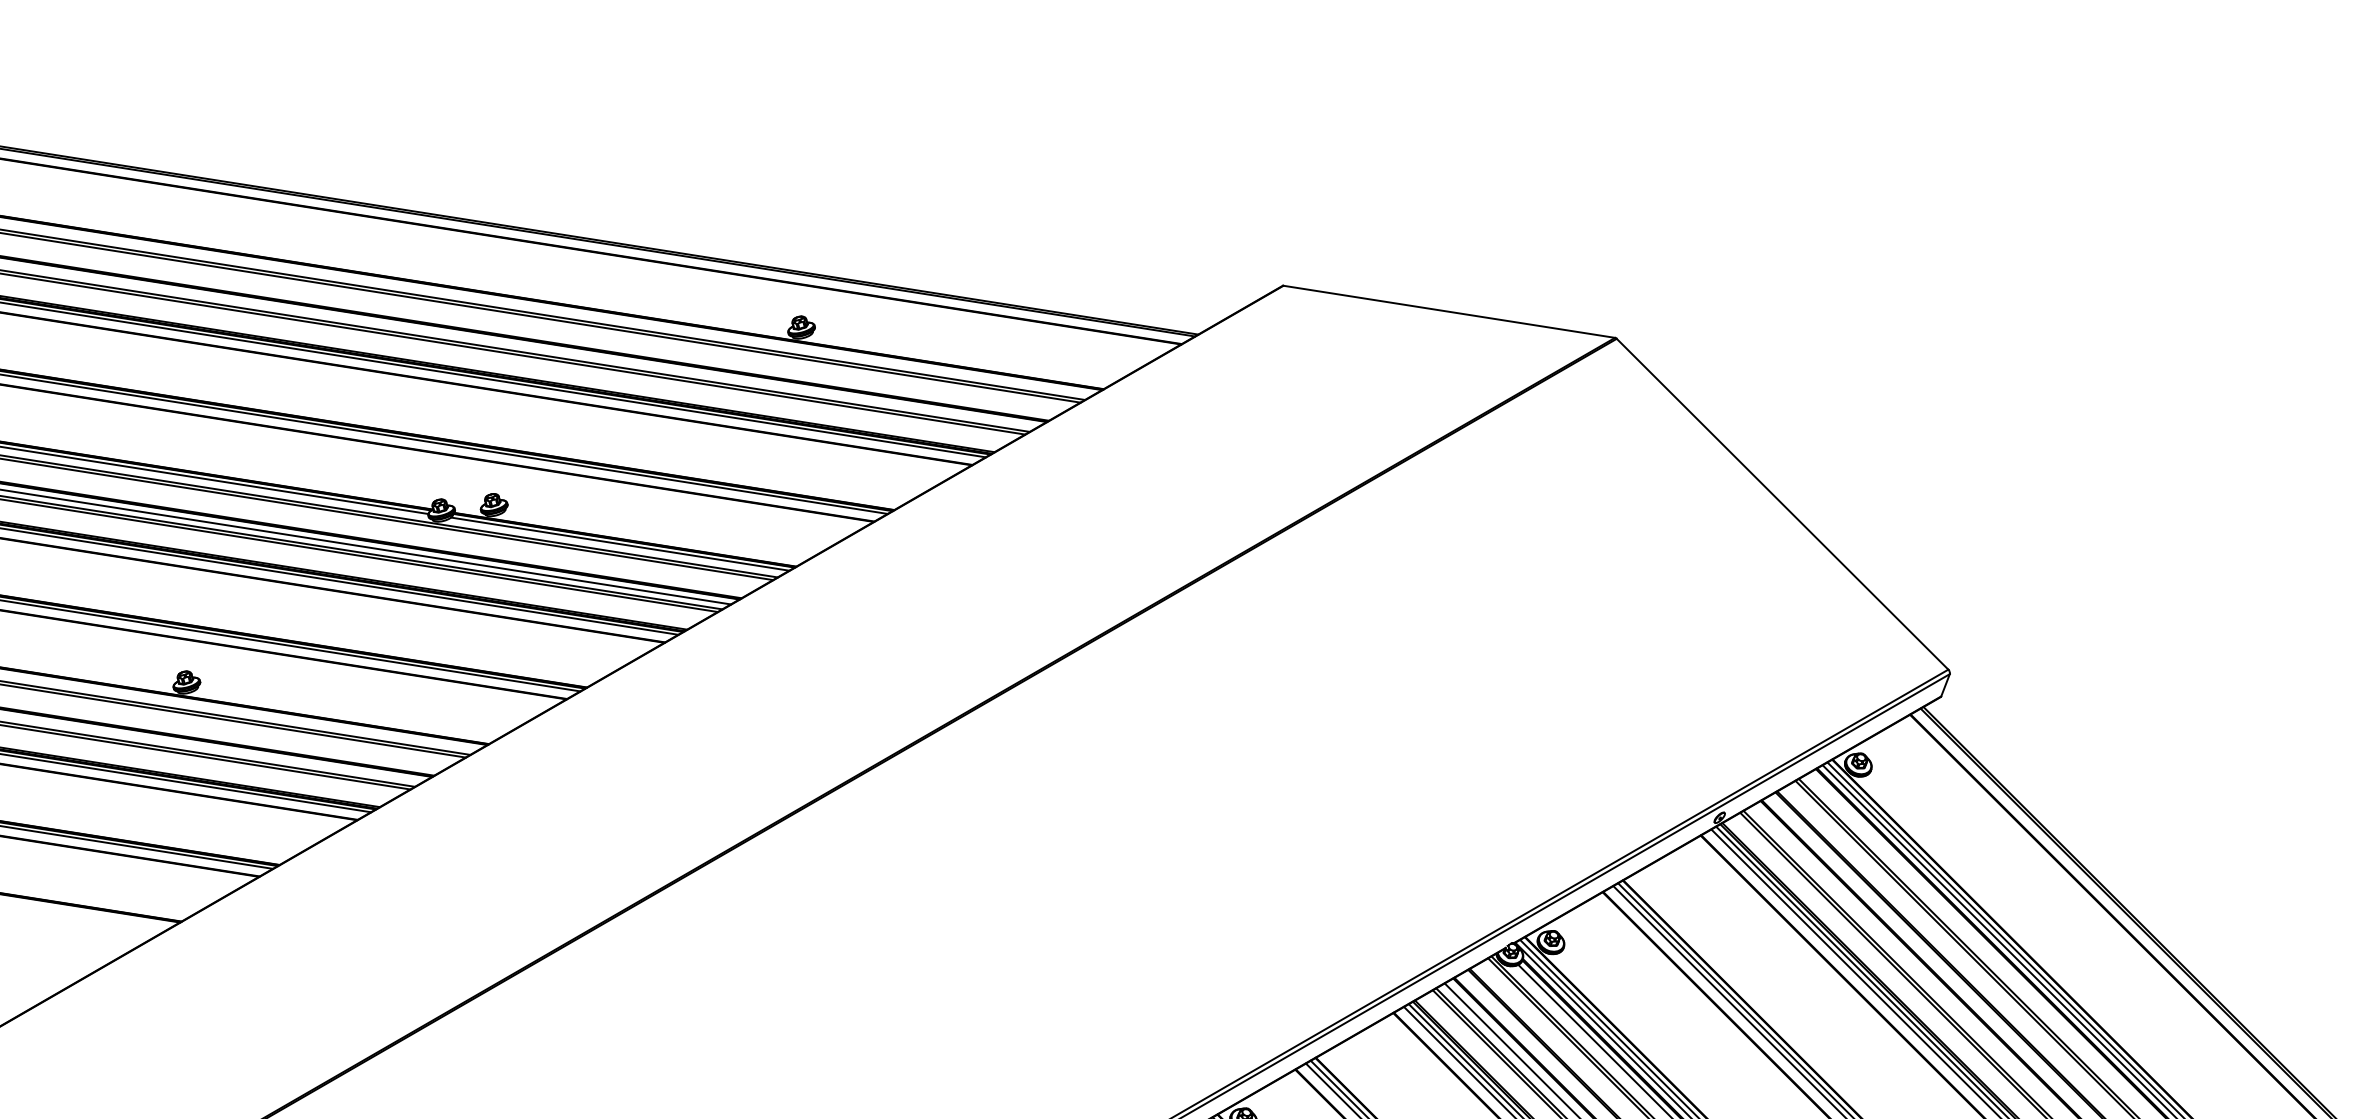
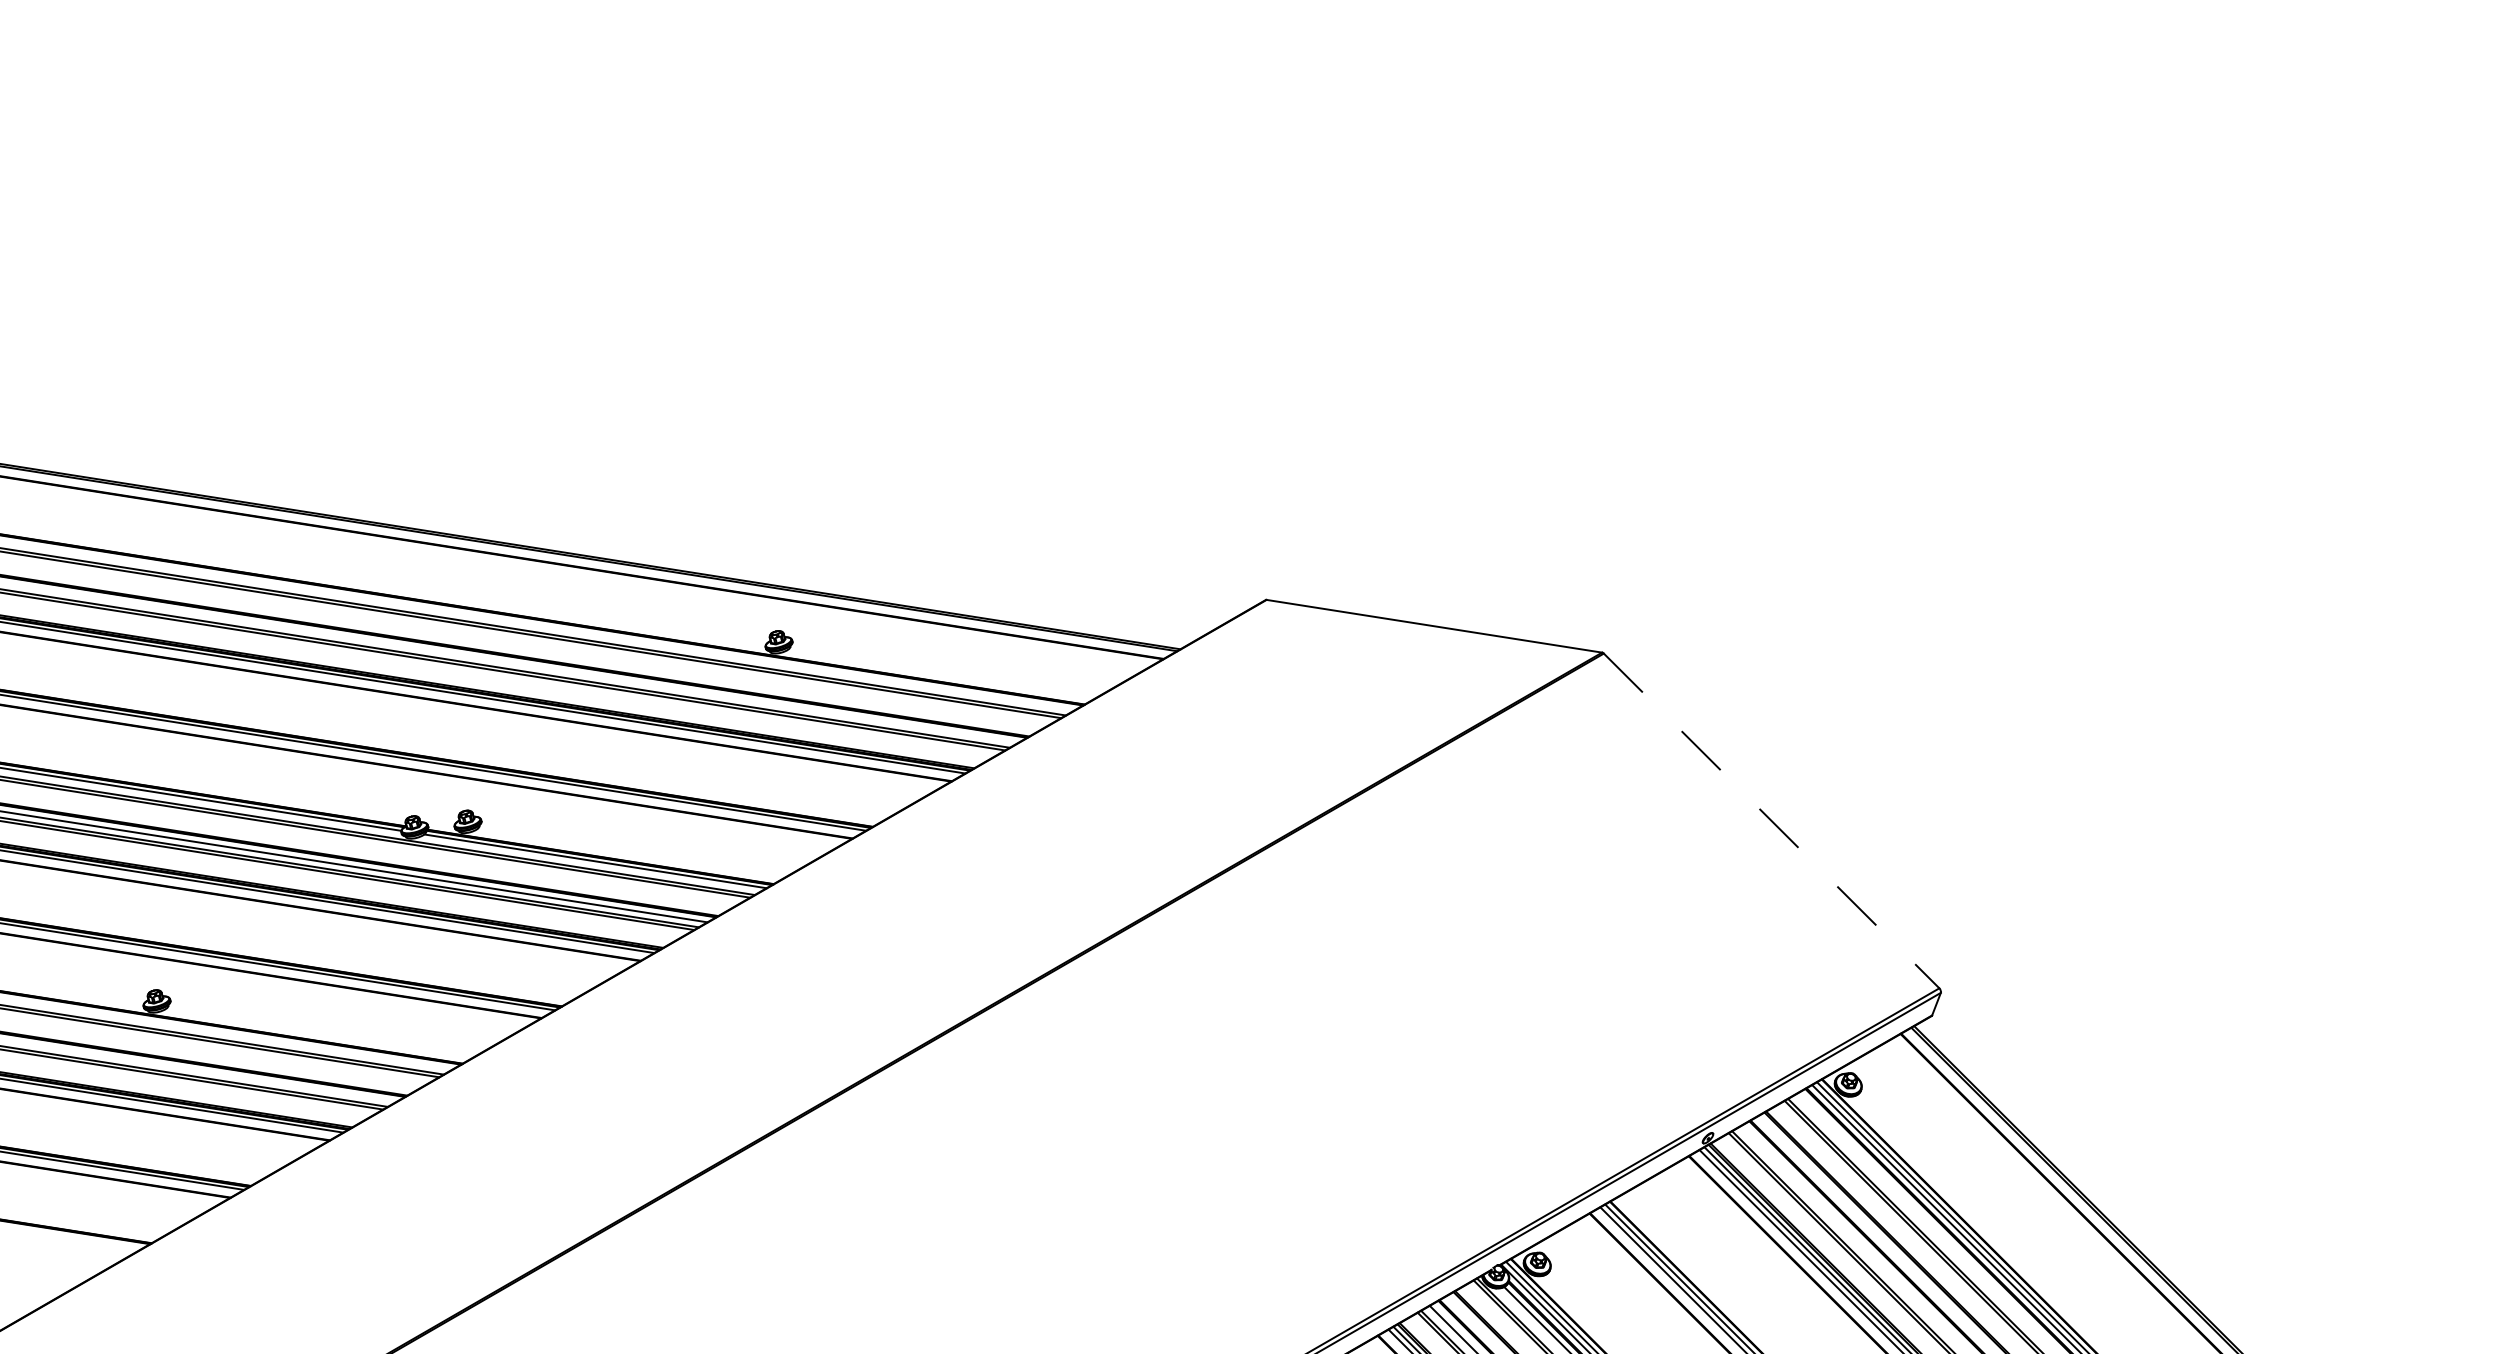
line: (1782, 503) -> (1771, 820), solid -> dashed

